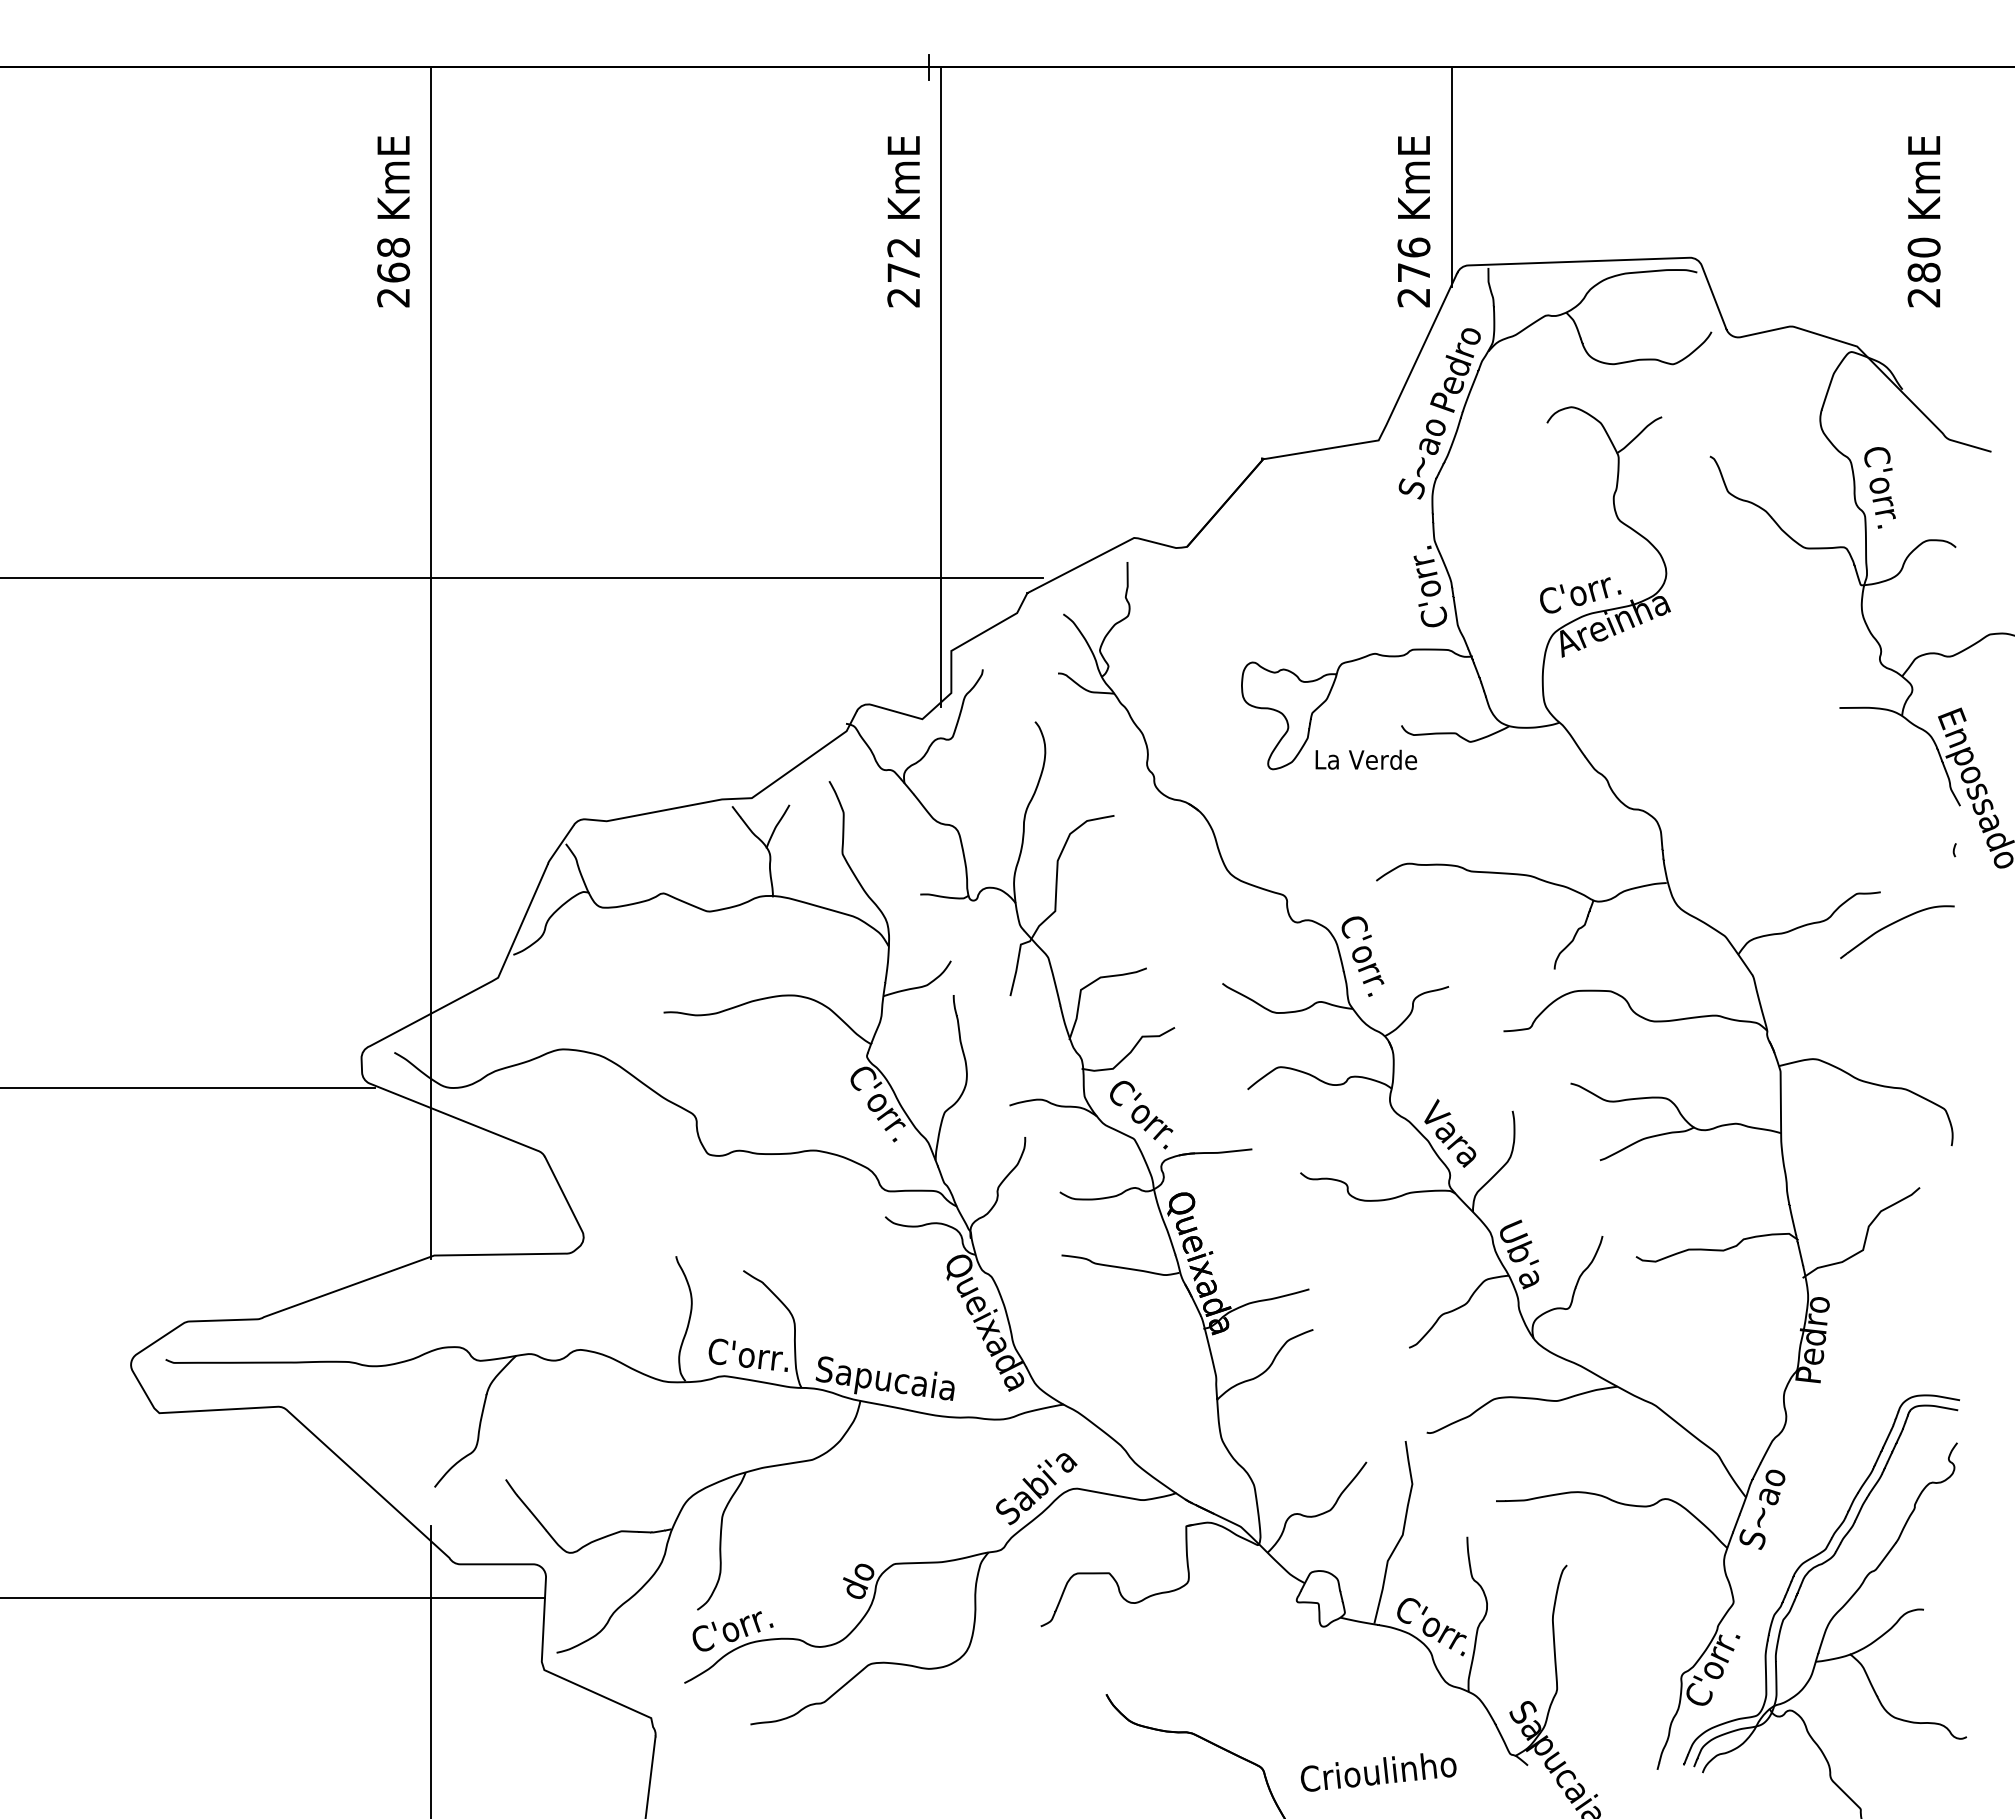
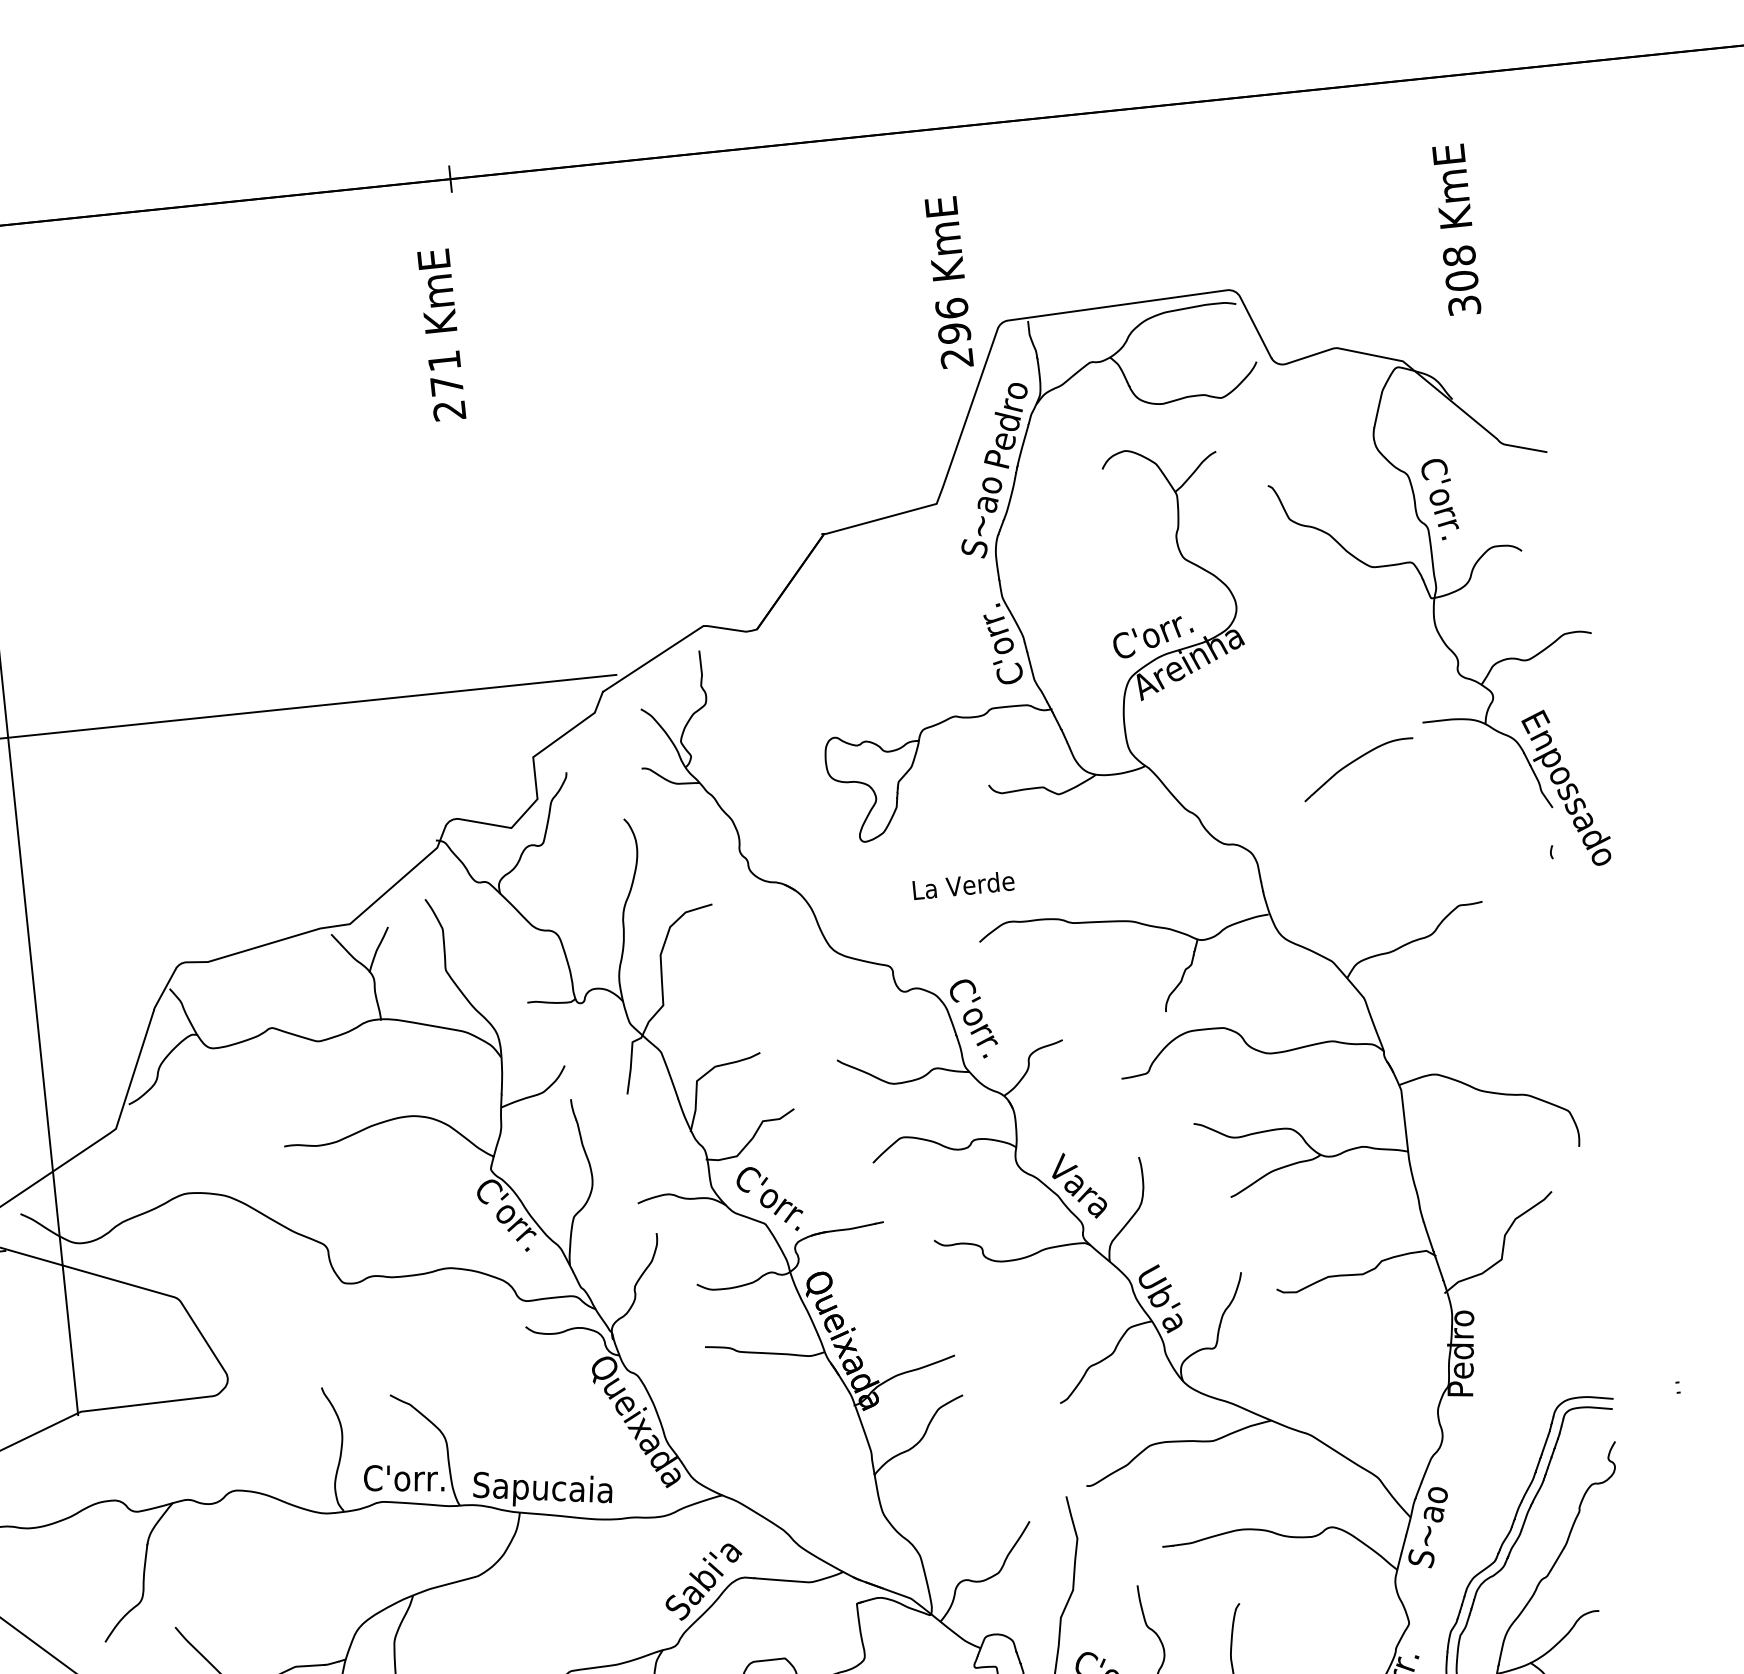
line: (1451, 177) -> (982, 234), removed
text: (903, 247) -> (444, 360), 272 -> 271
text: (1413, 272) -> (954, 333), 276 -> 296
text: (1923, 272) -> (1461, 280), 280 -> 308
line: (941, 387) -> (496, 496), removed
text: (1366, 759) -> (963, 885), moved
curve: (1893, 924) -> (1354, 762), moved

